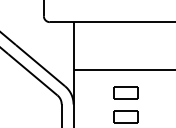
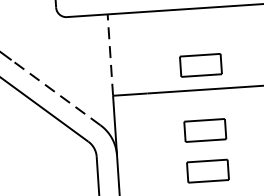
line: (73, 45) -> (110, 54), solid -> dashed
part: (125, 54) -> (200, 63), added
line: (40, 65) -> (55, 92), solid -> dashed

